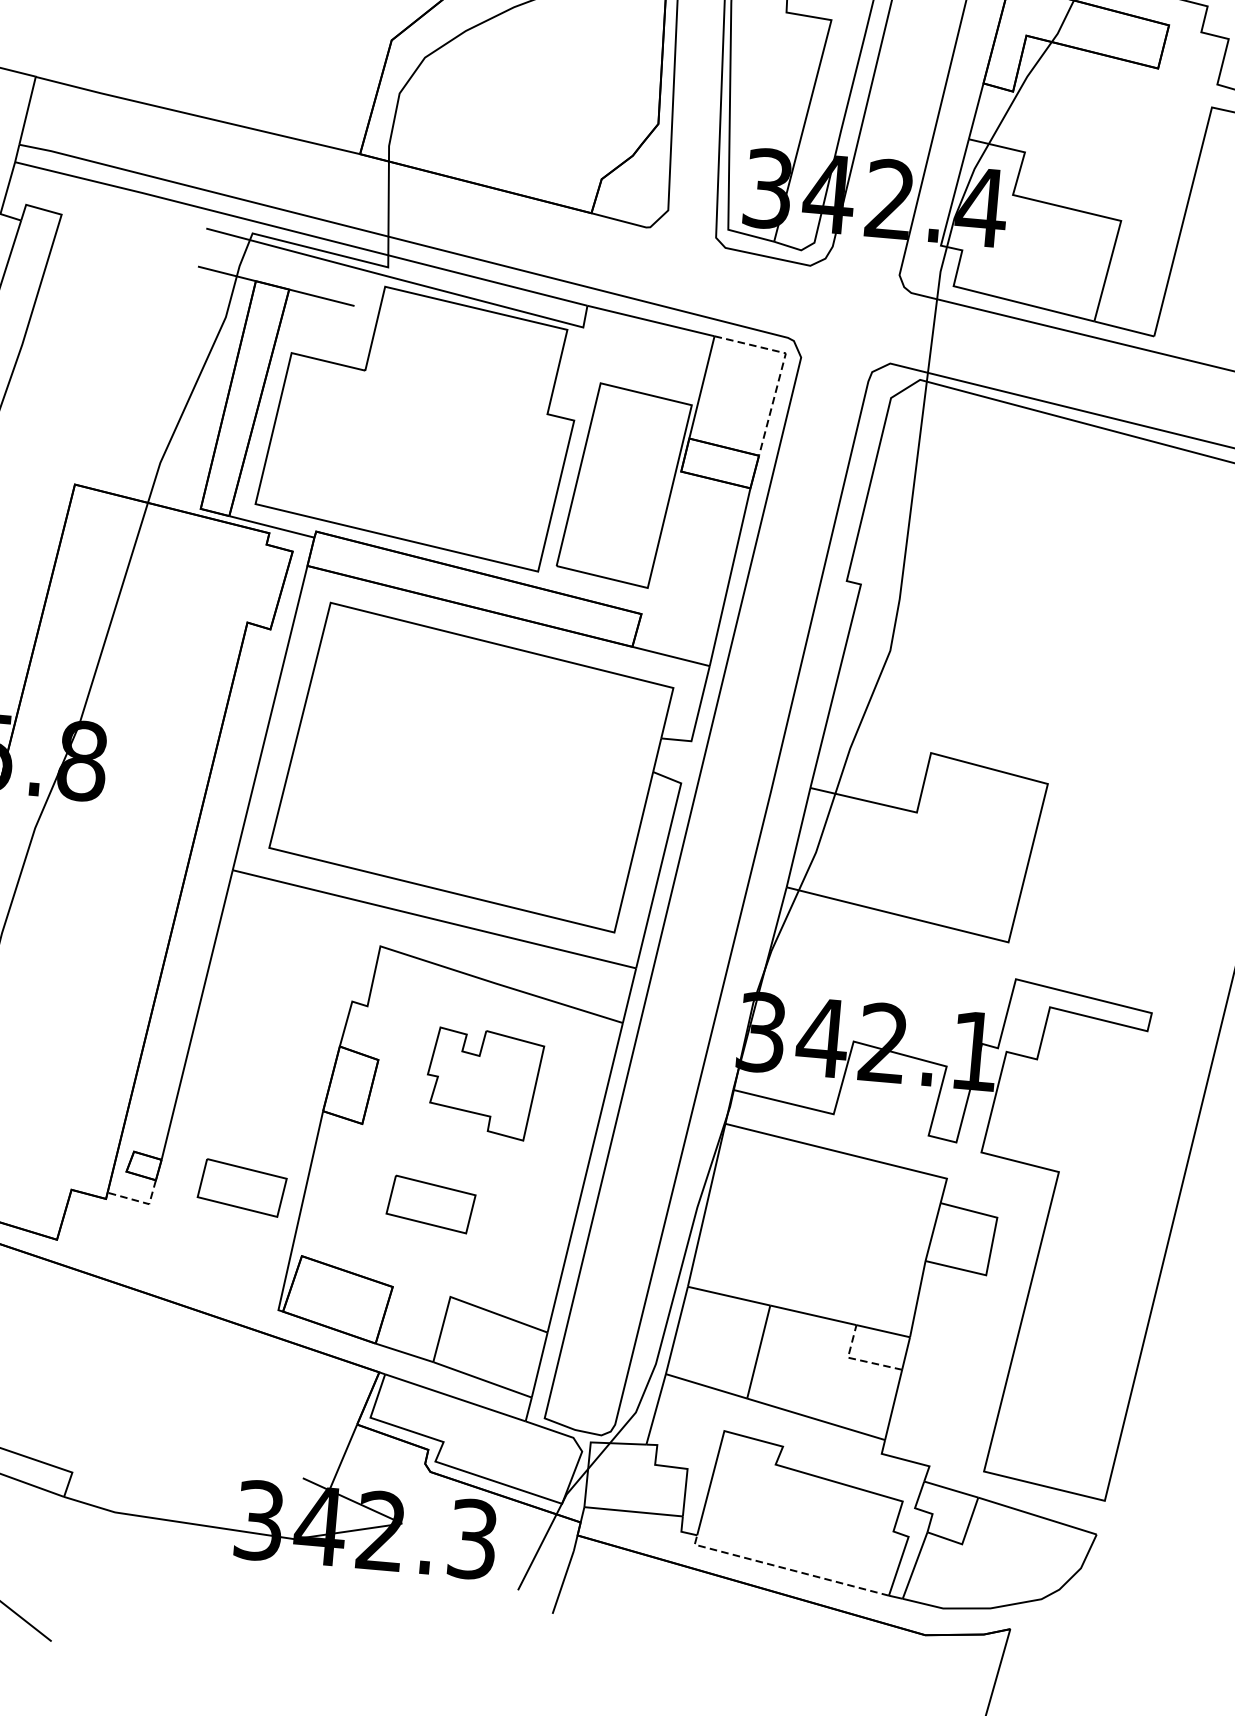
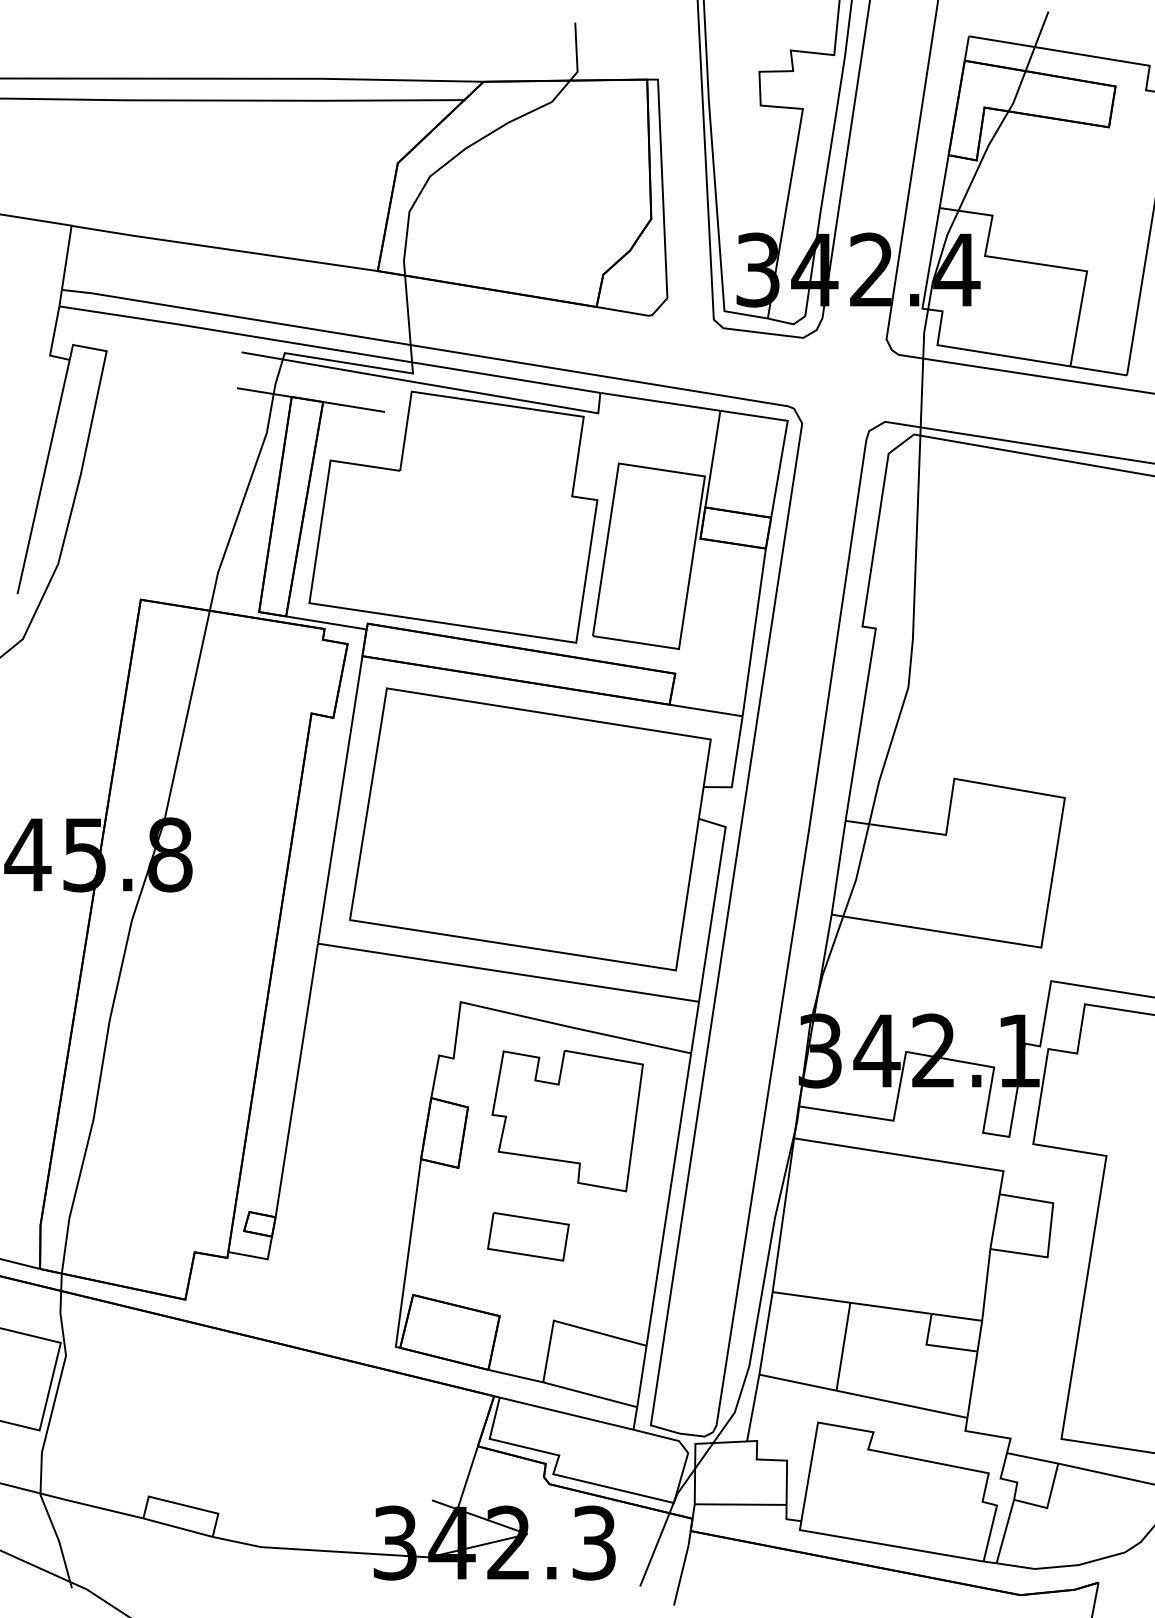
line: (782, 368) -> (785, 435), dashed -> solid
part: (483, 1083) -> (567, 1120), size x1.43
part: (242, 1187) -> (352, 1236), removed
line: (141, 1201) -> (260, 1257), dashed -> solid
line: (857, 1359) -> (935, 1345), dashed -> solid
line: (786, 1568) -> (886, 1544), dashed -> solid

